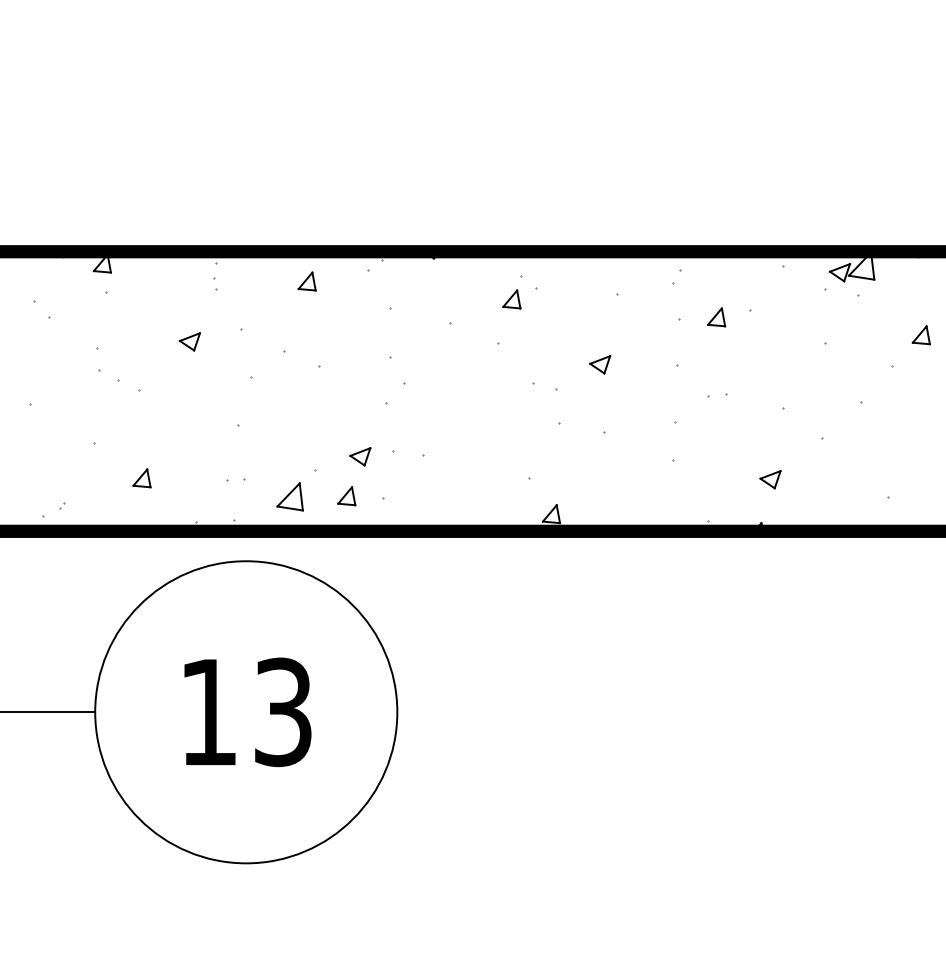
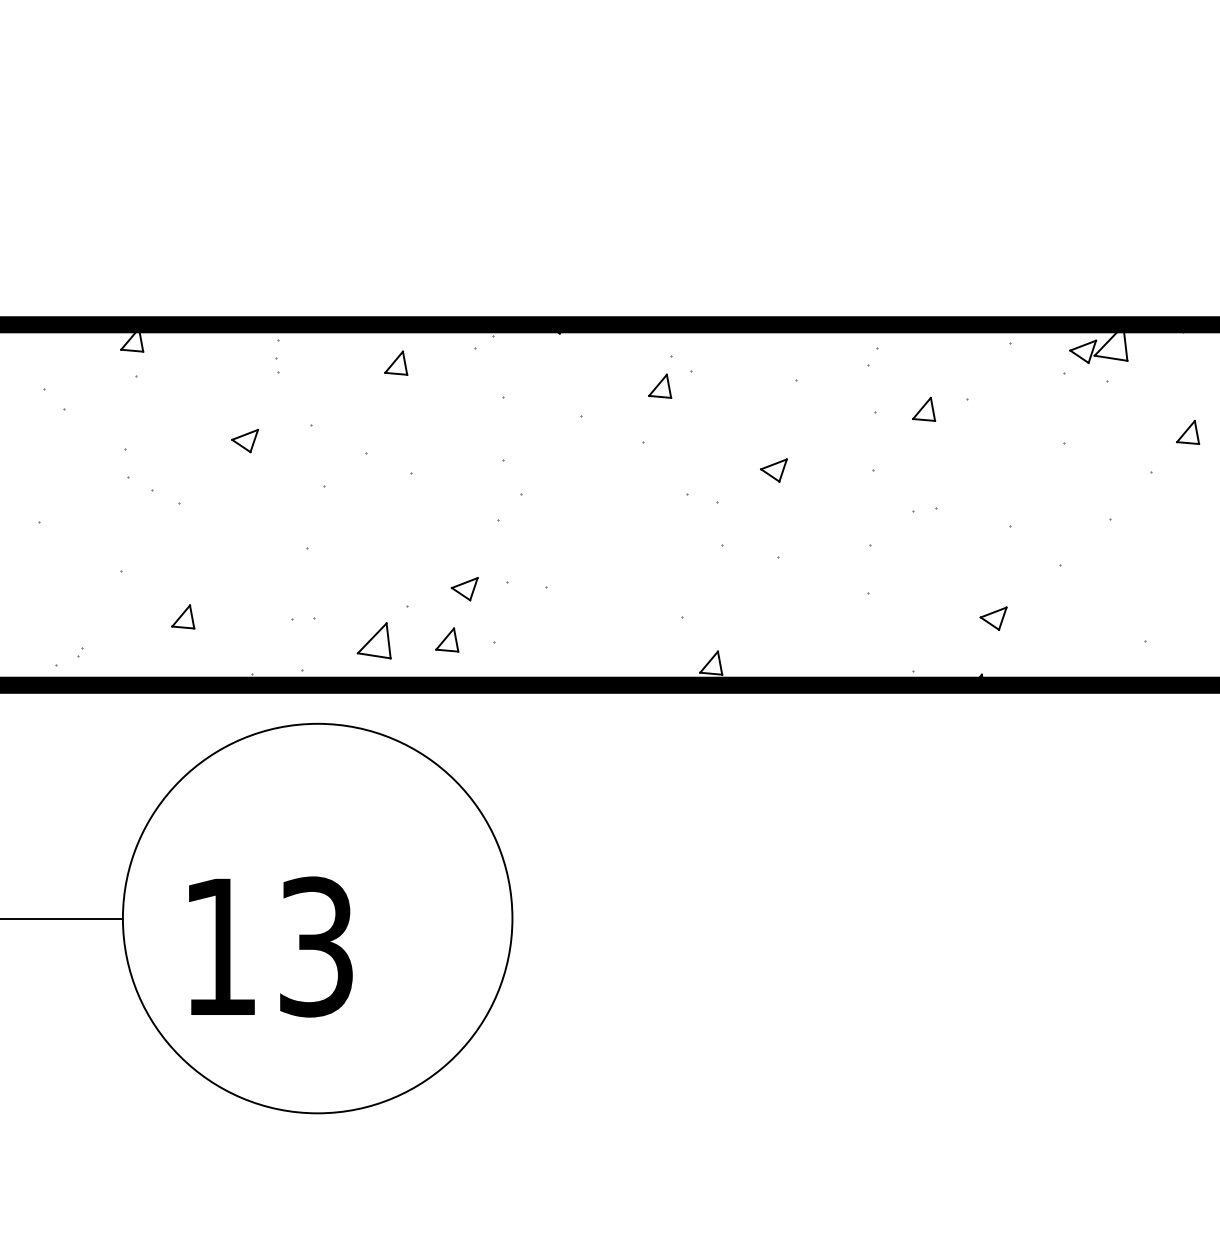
text: (247, 712) -> (270, 947), moved

